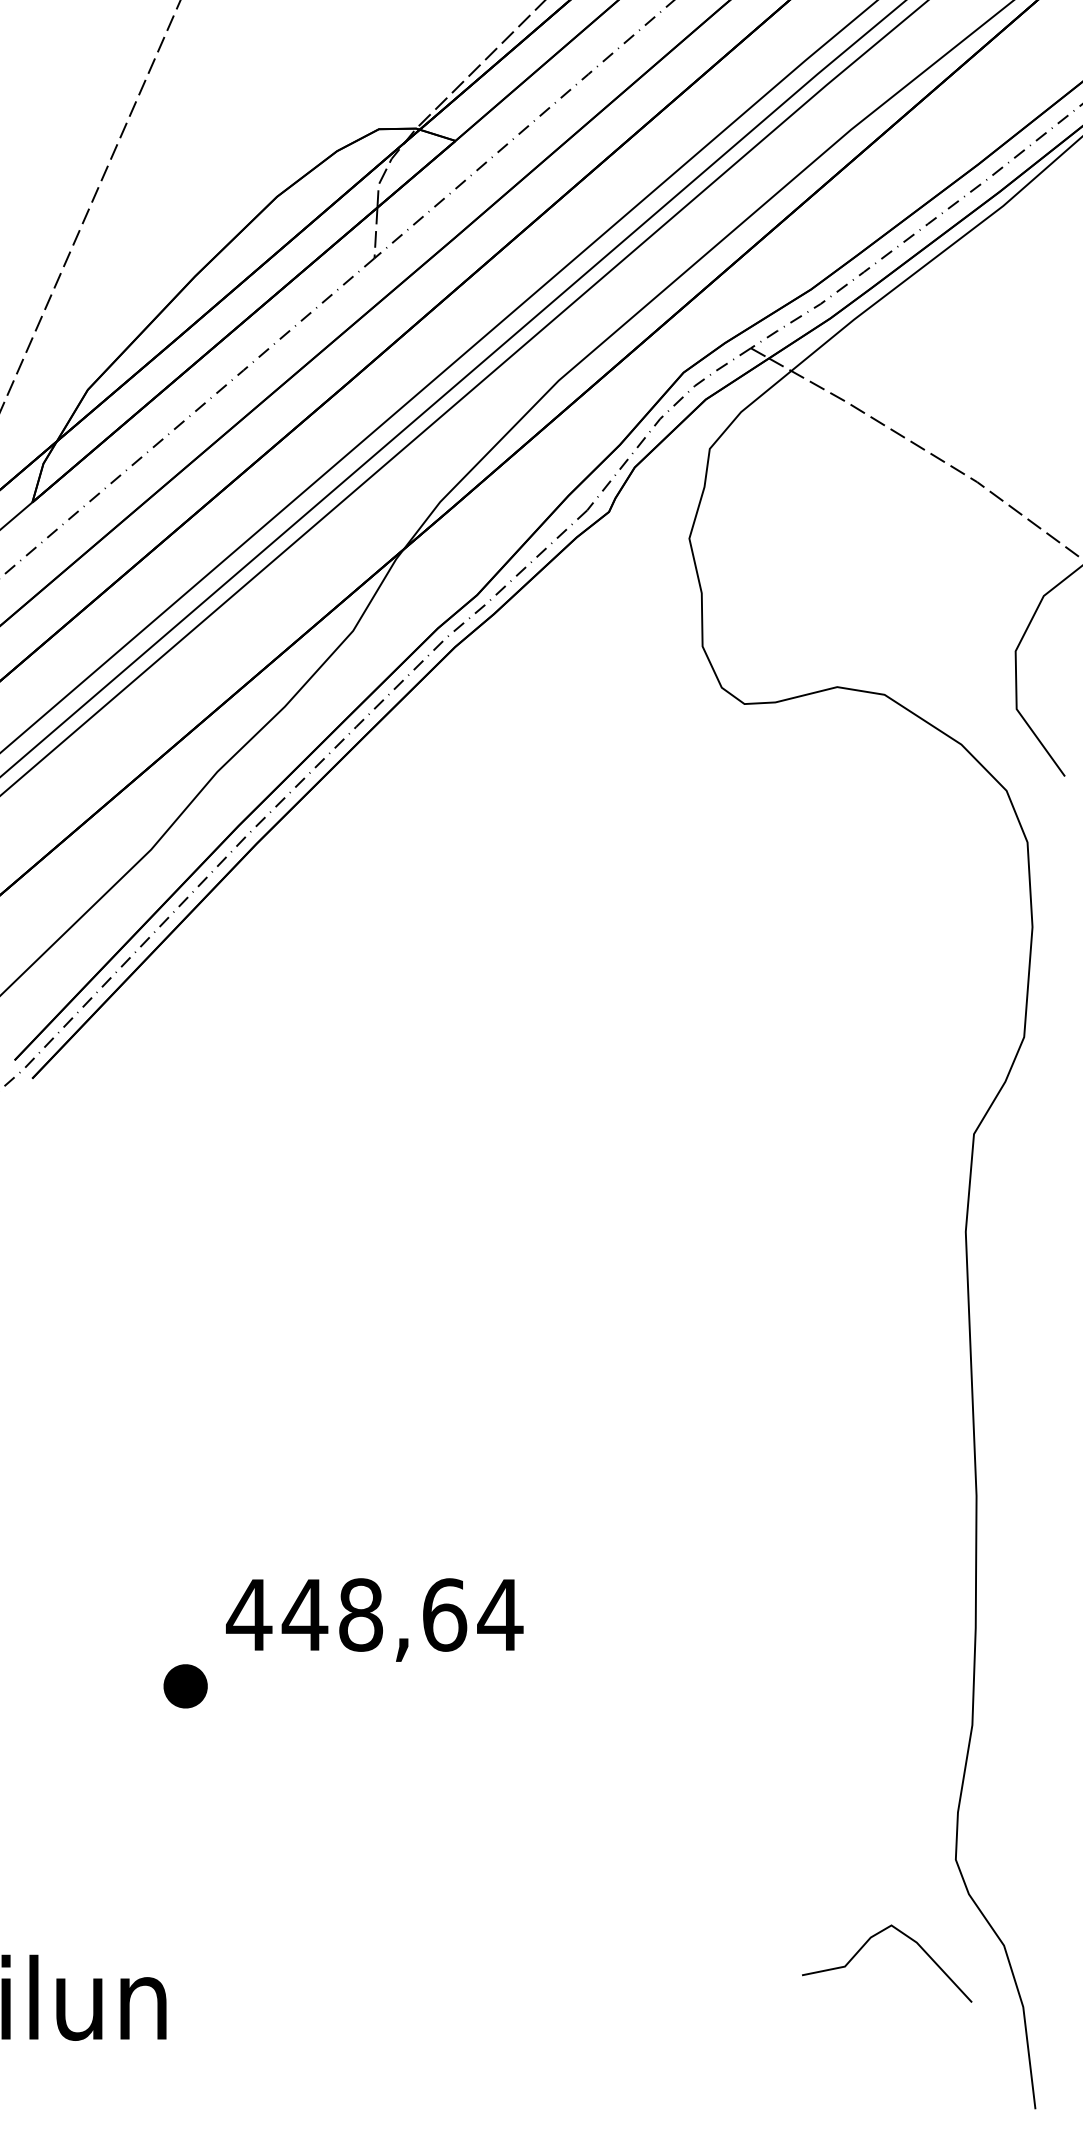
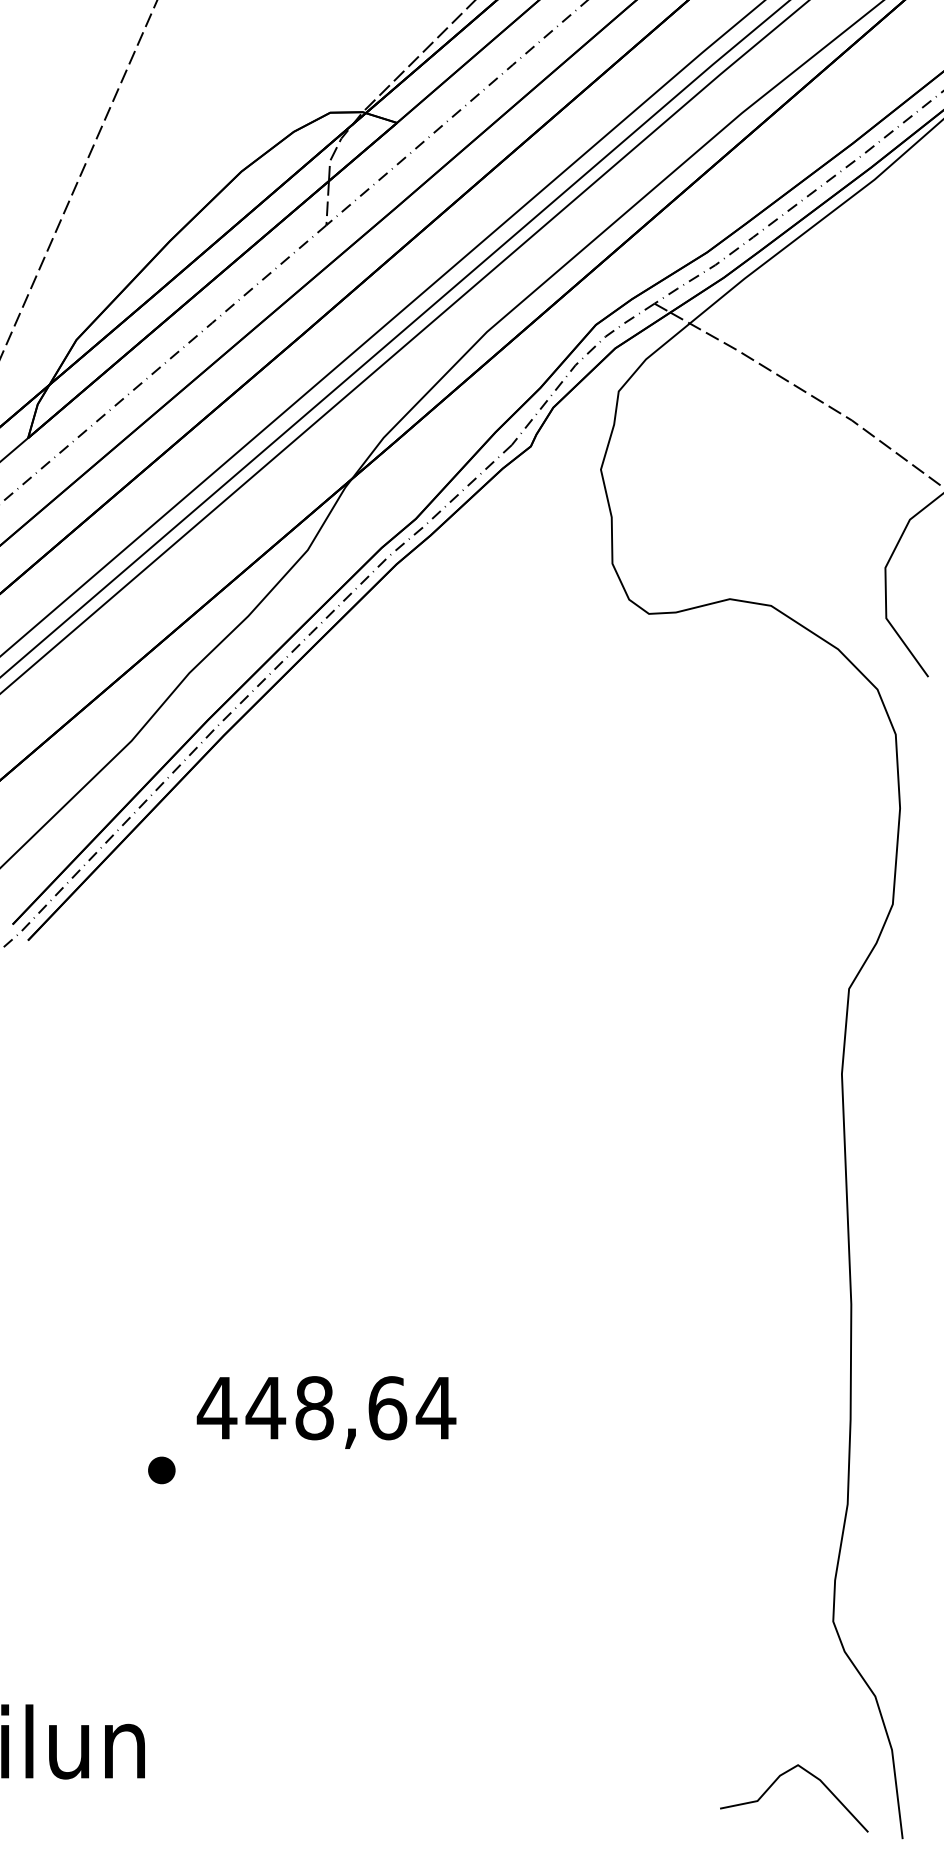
part: (185, 1686) -> (161, 1470), size x0.71
curve: (864, 1946) -> (774, 1783), moved

